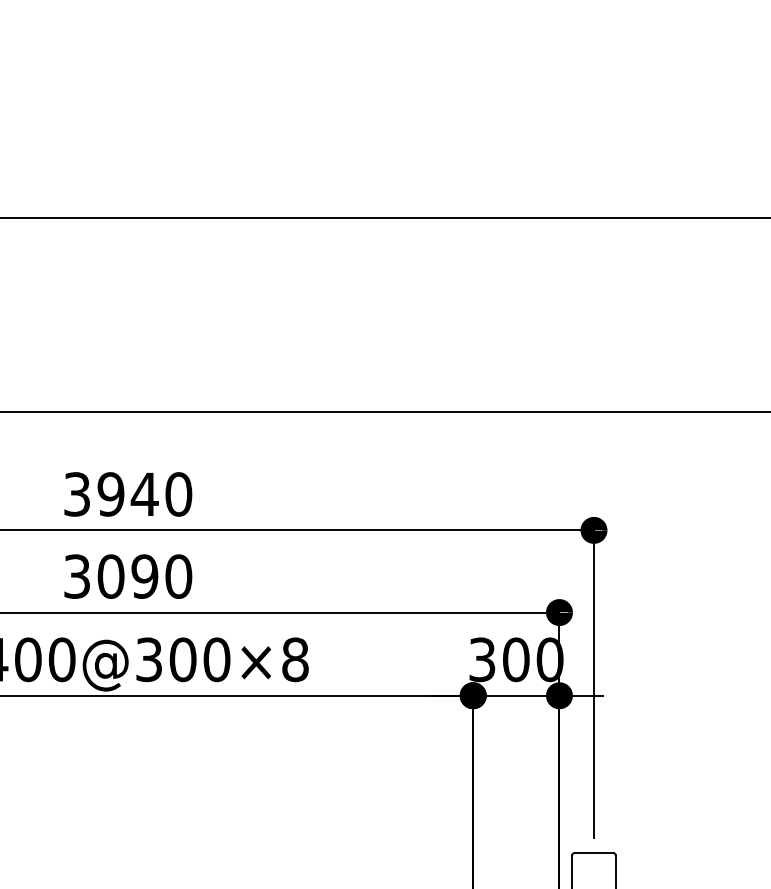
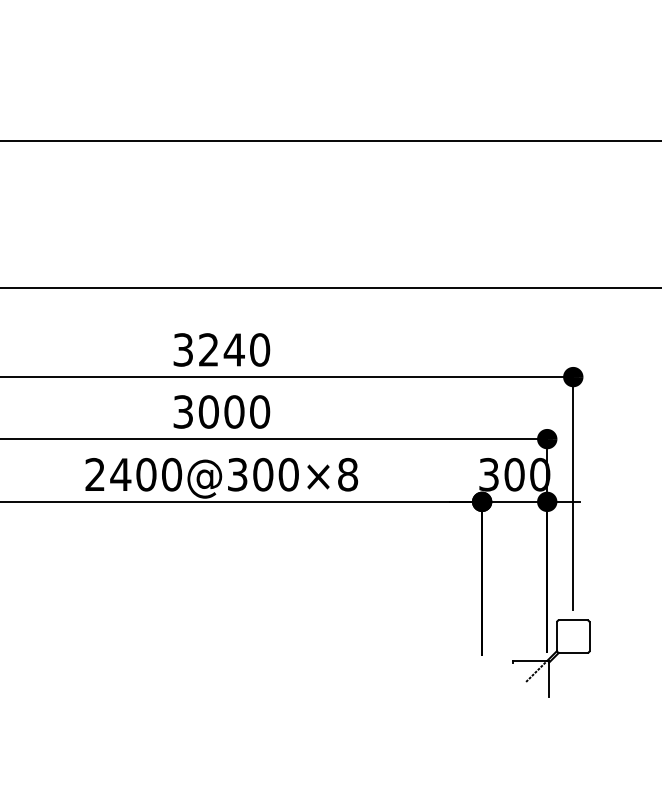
text: (110, 493) -> (208, 349), 3940 -> 3240
text: (145, 575) -> (234, 411), 3090 -> 3000

